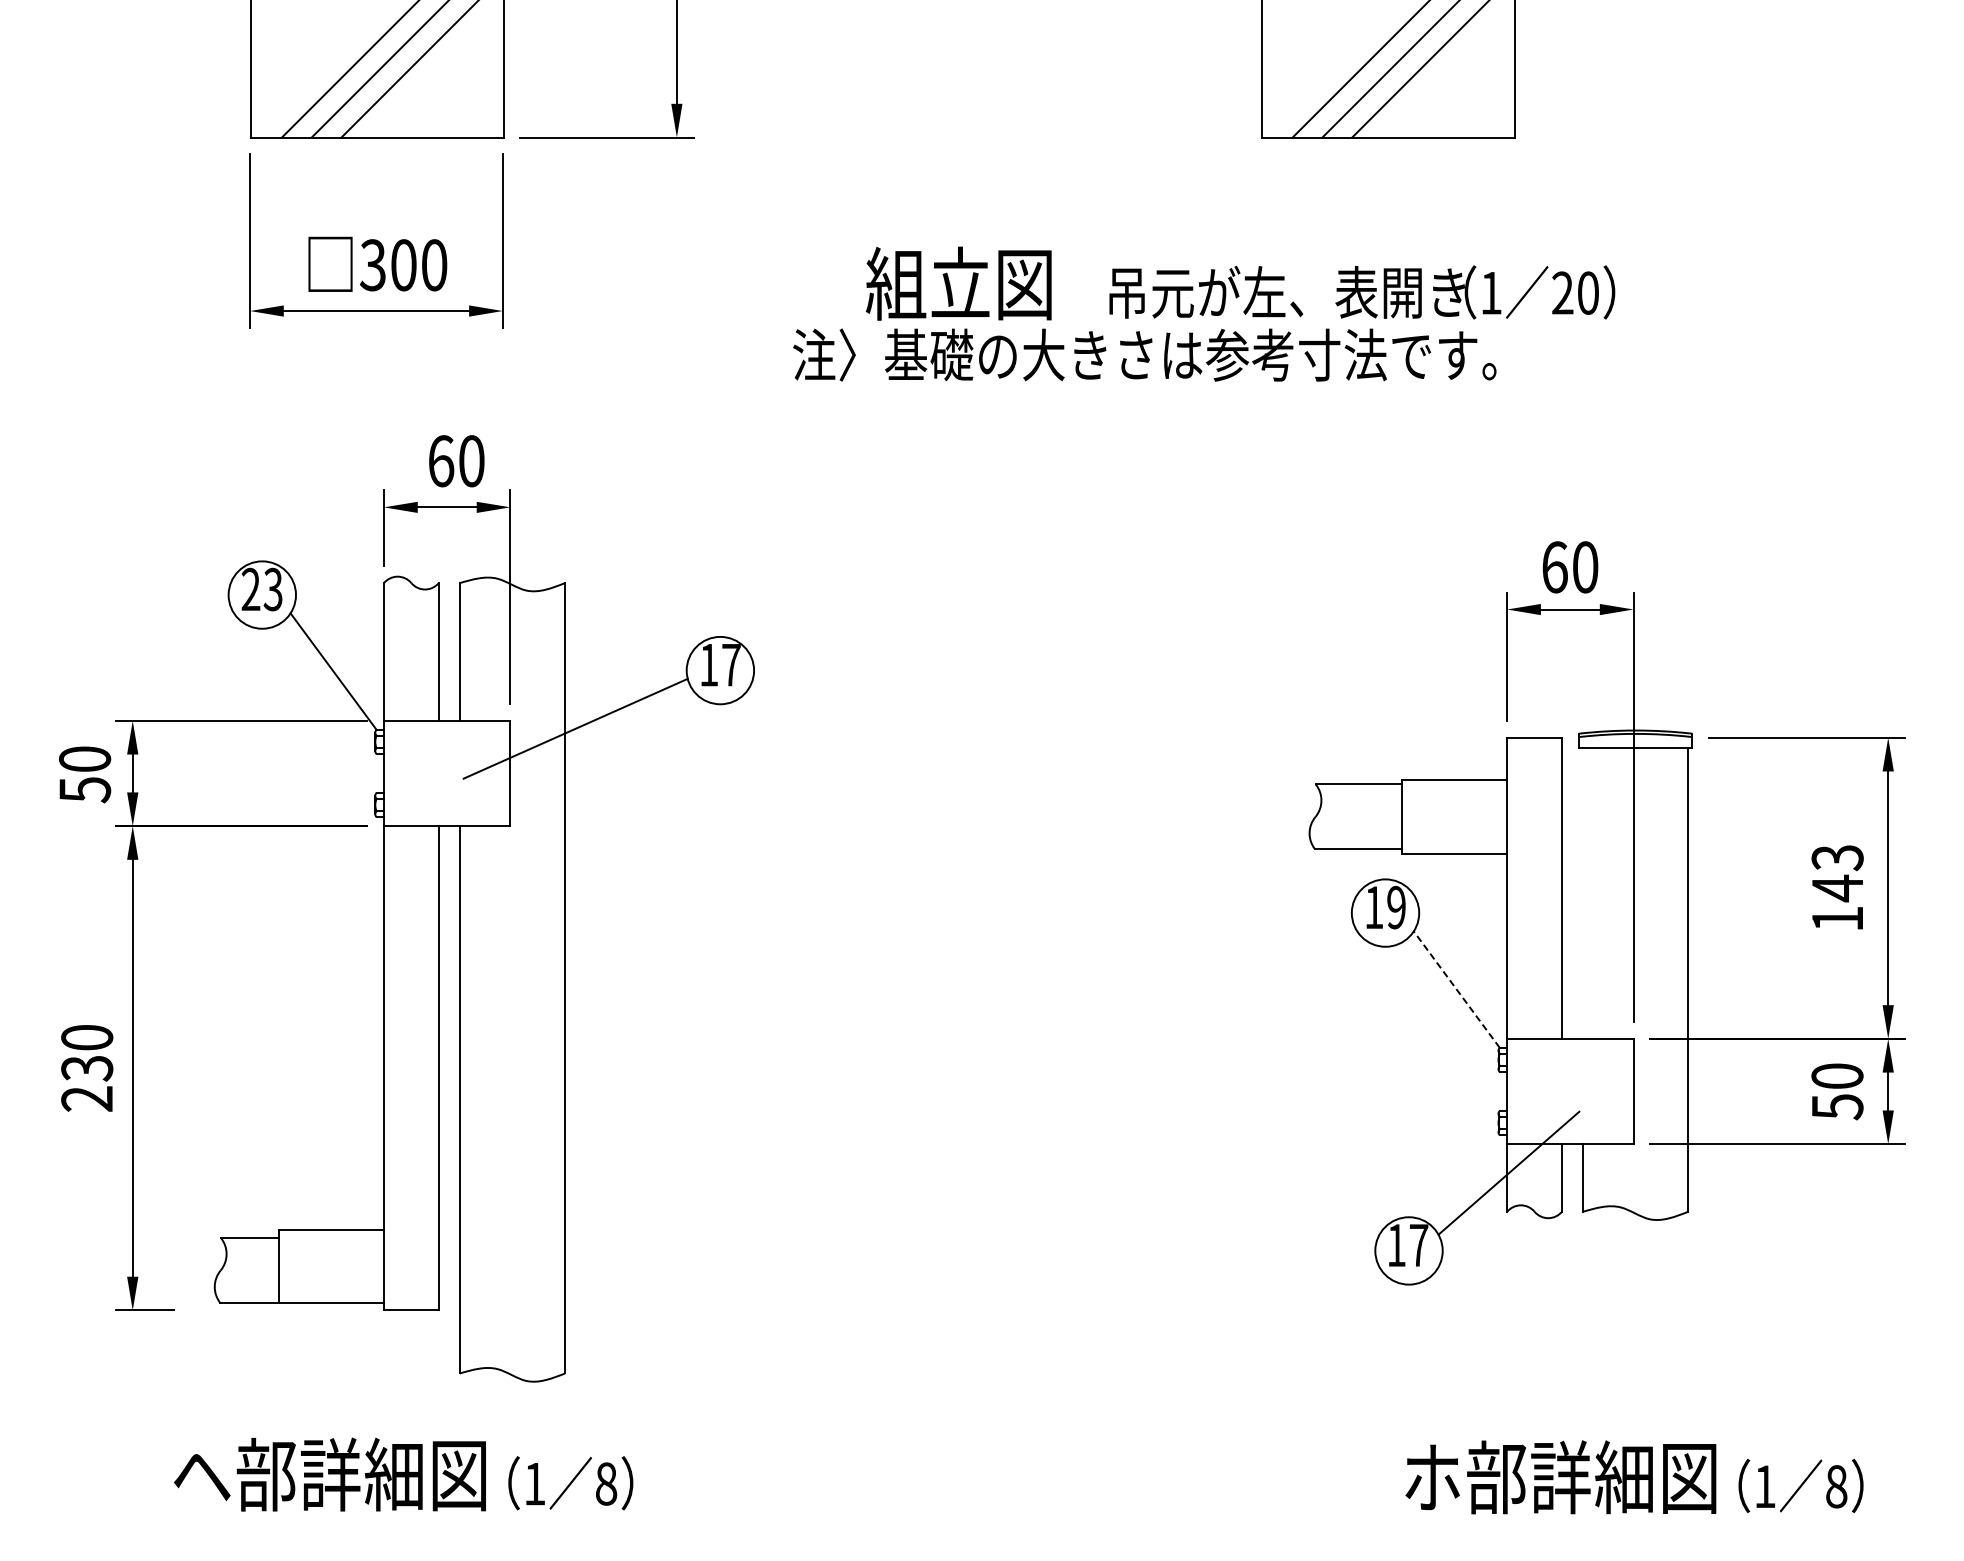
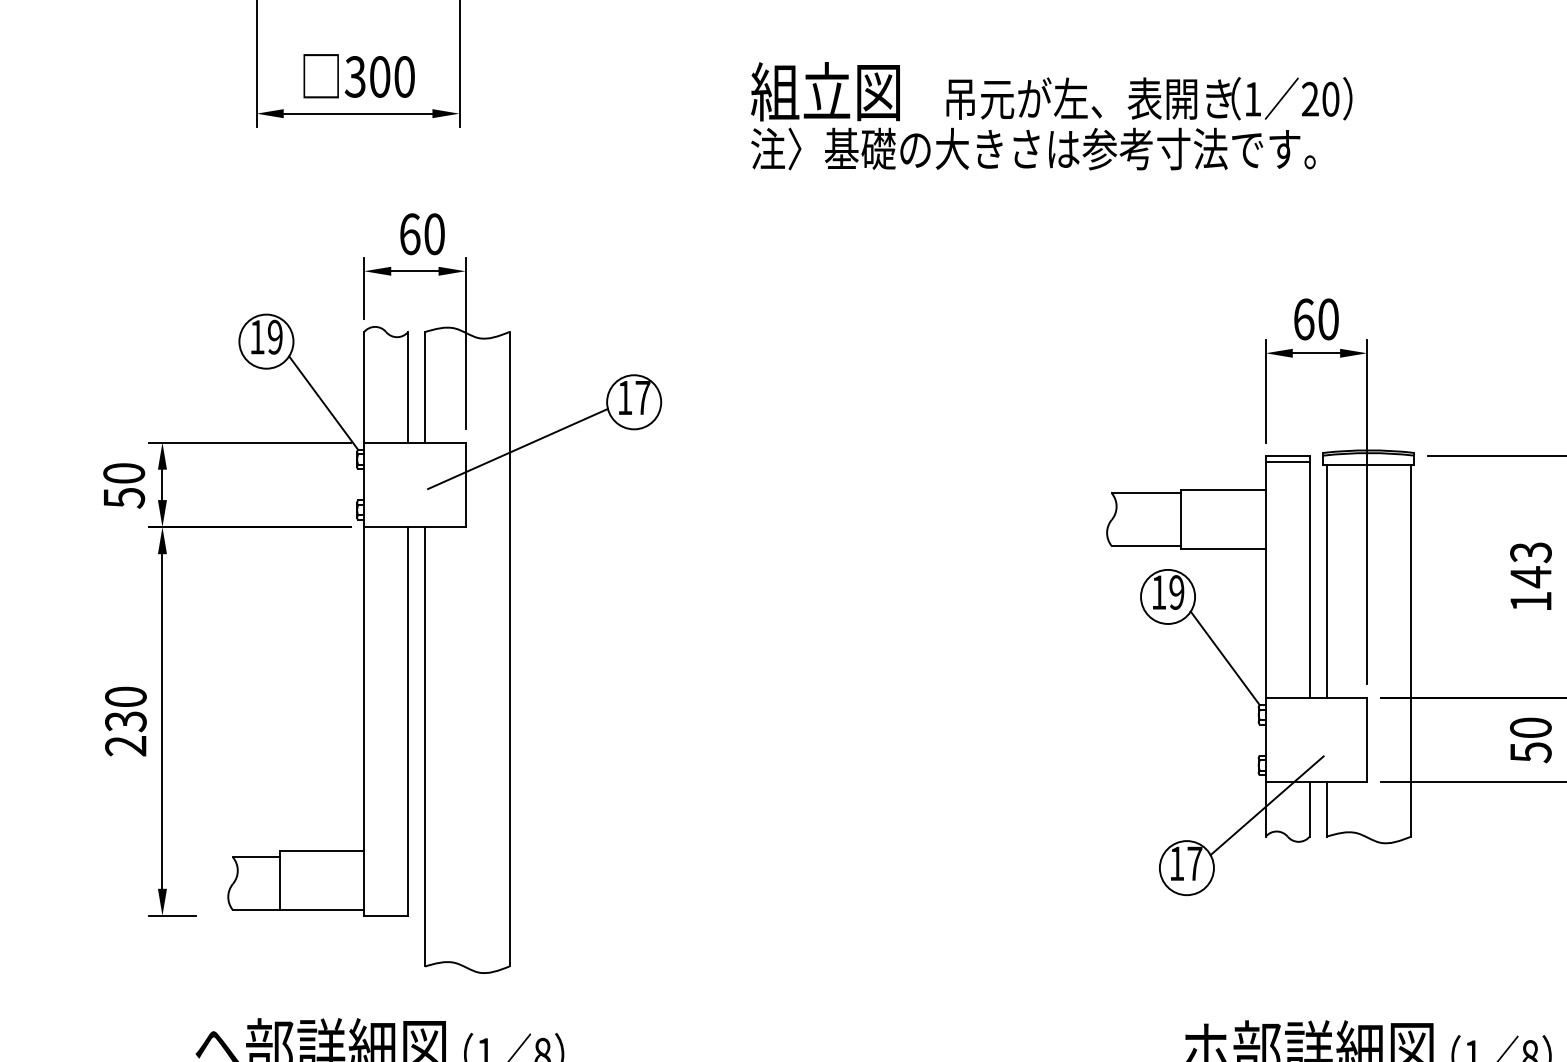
text: (1144, 354) -> (1033, 148), moved
text: (261, 589) -> (265, 337), 23 -> 19
line: (1534, 744) -> (1287, 461), added
line: (1583, 893) -> (1326, 581), added
line: (1456, 989) -> (1225, 658), dashed -> solid

